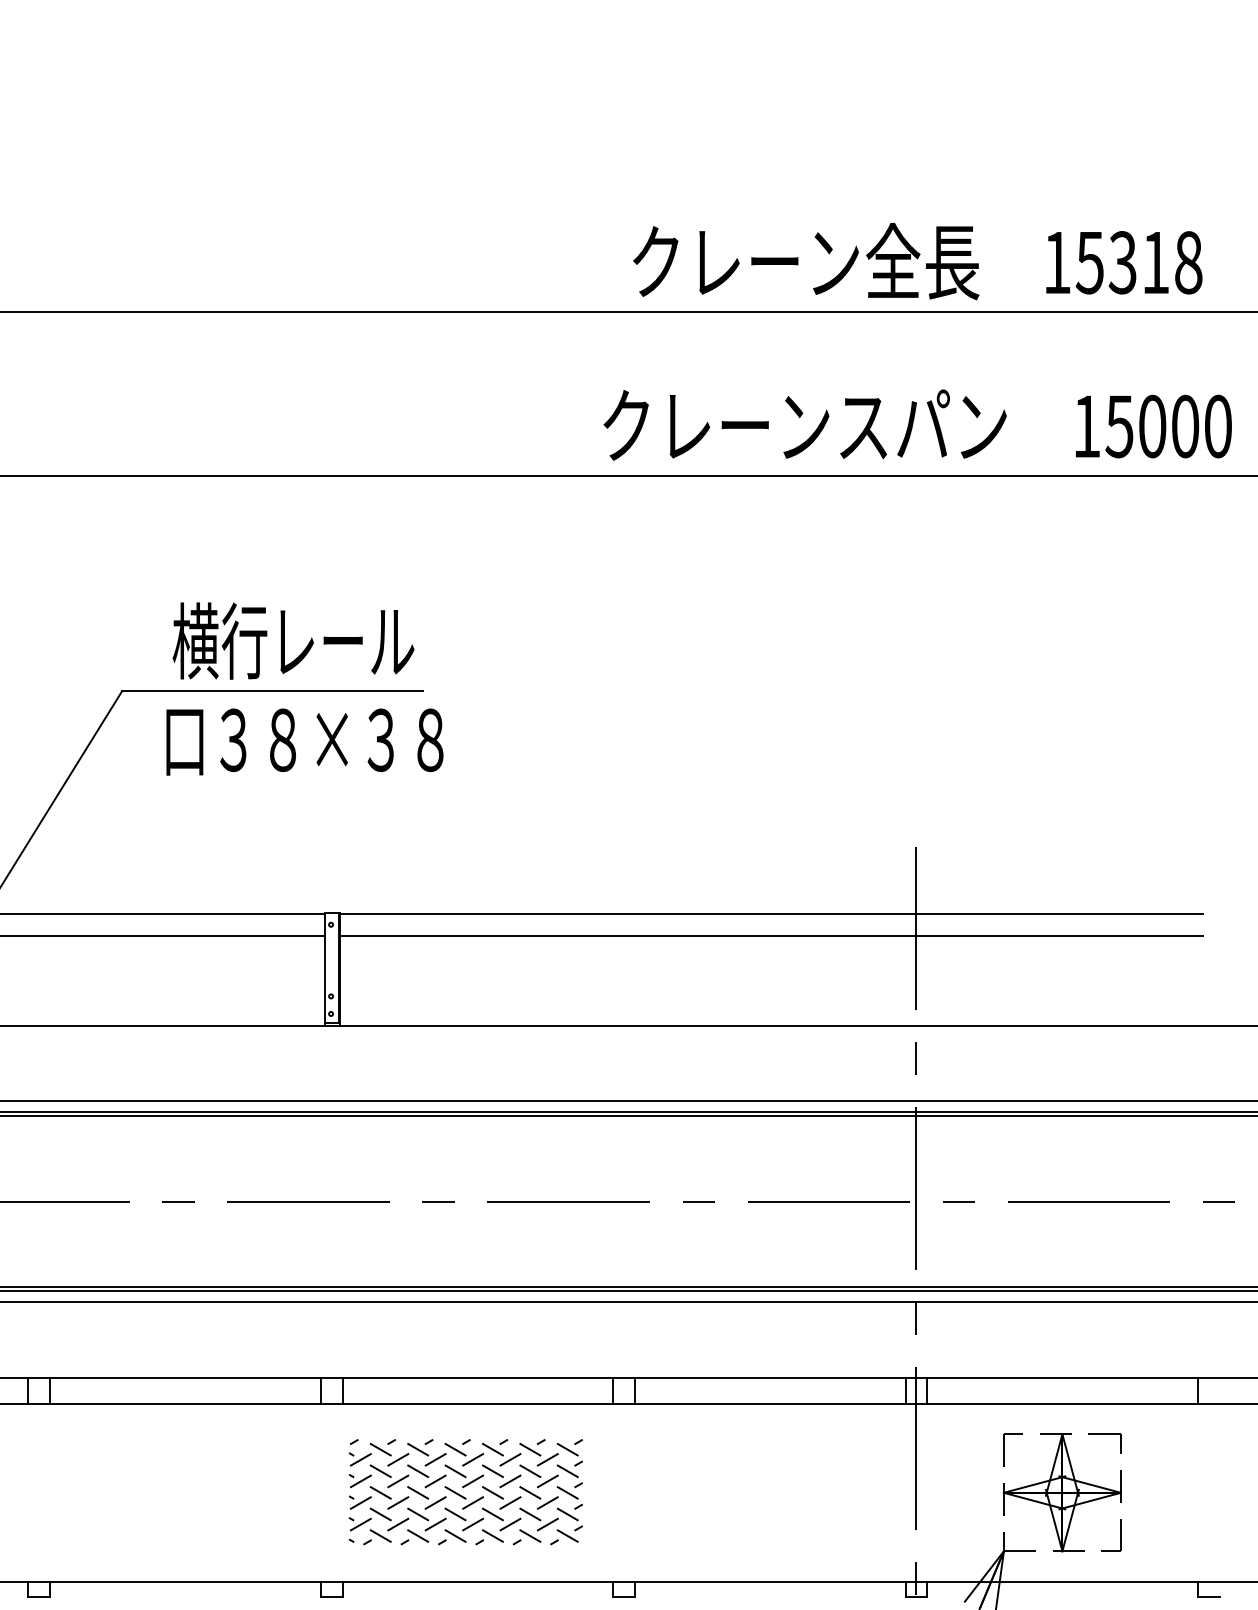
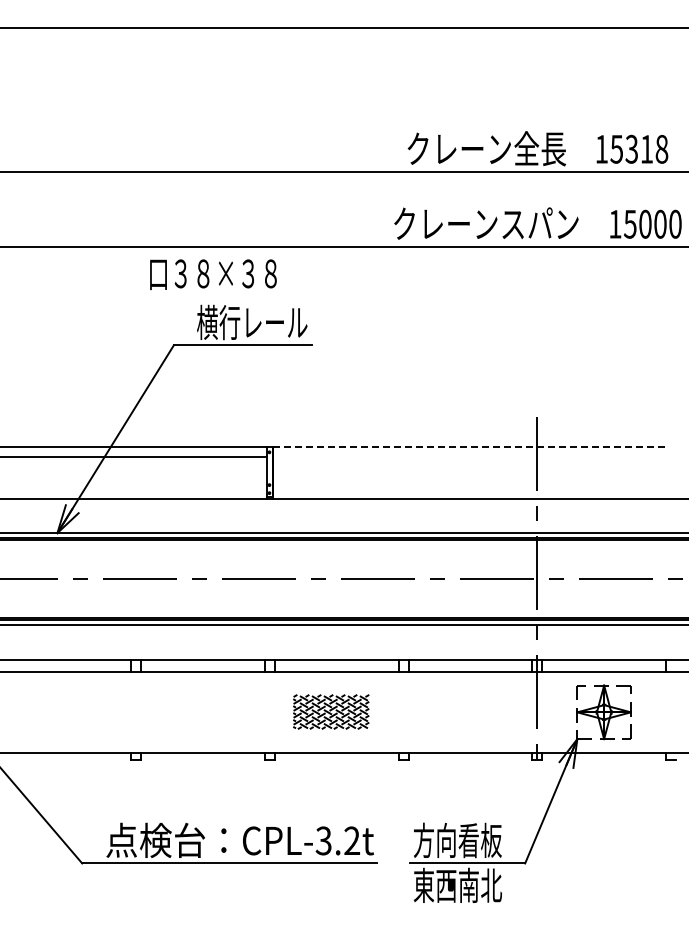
text: (305, 741) -> (213, 274), moved
line: (772, 914) -> (471, 447), solid -> dashed
line: (770, 936) -> (470, 457), removed
part: (466, 1490) -> (331, 711), size x0.7

